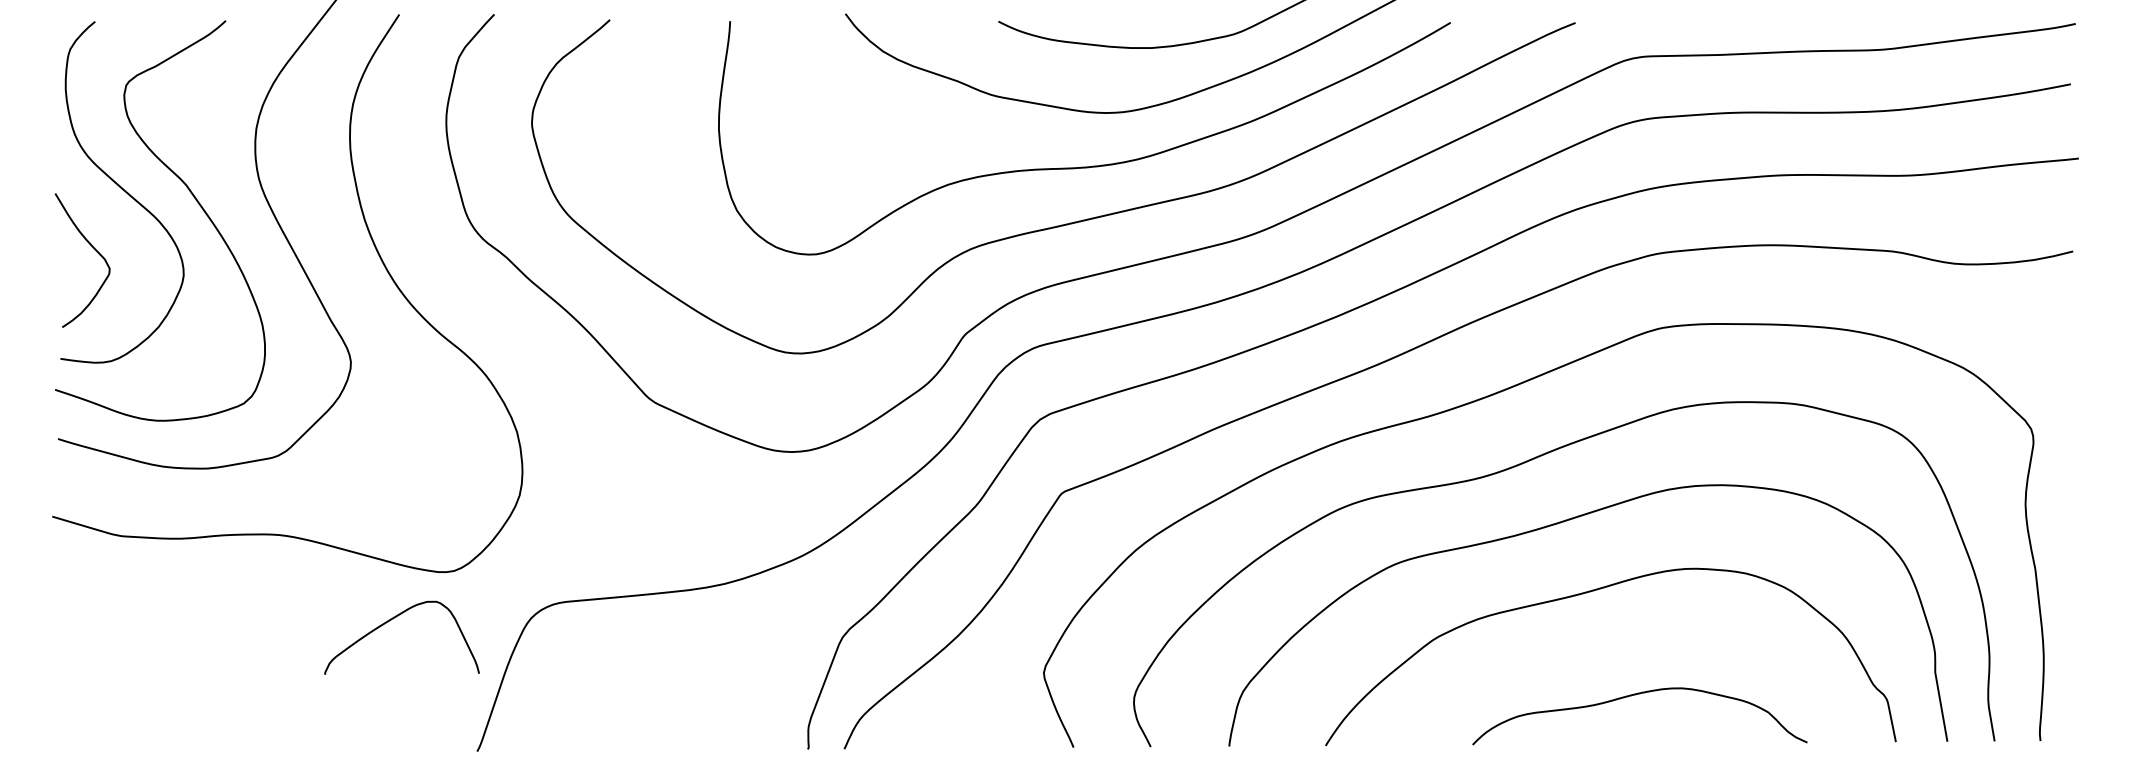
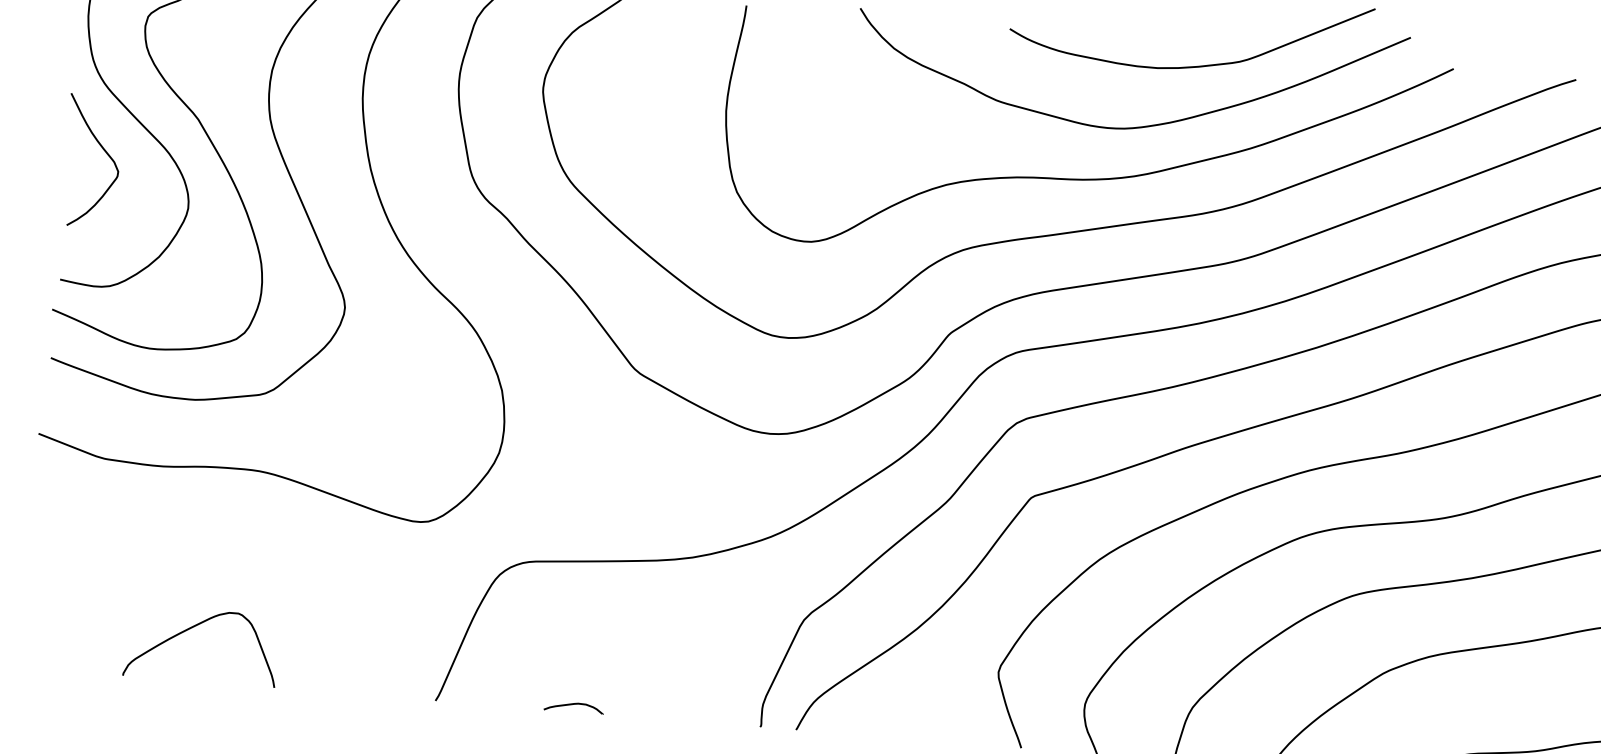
curve: (95, 251) -> (105, 153), moved
curve: (393, 619) -> (194, 627), moved
curve: (617, 743) -> (573, 704), added

